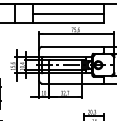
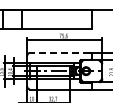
line: (68, 13) -> (56, 19), removed
line: (71, 46) -> (59, 52), solid -> dashed

